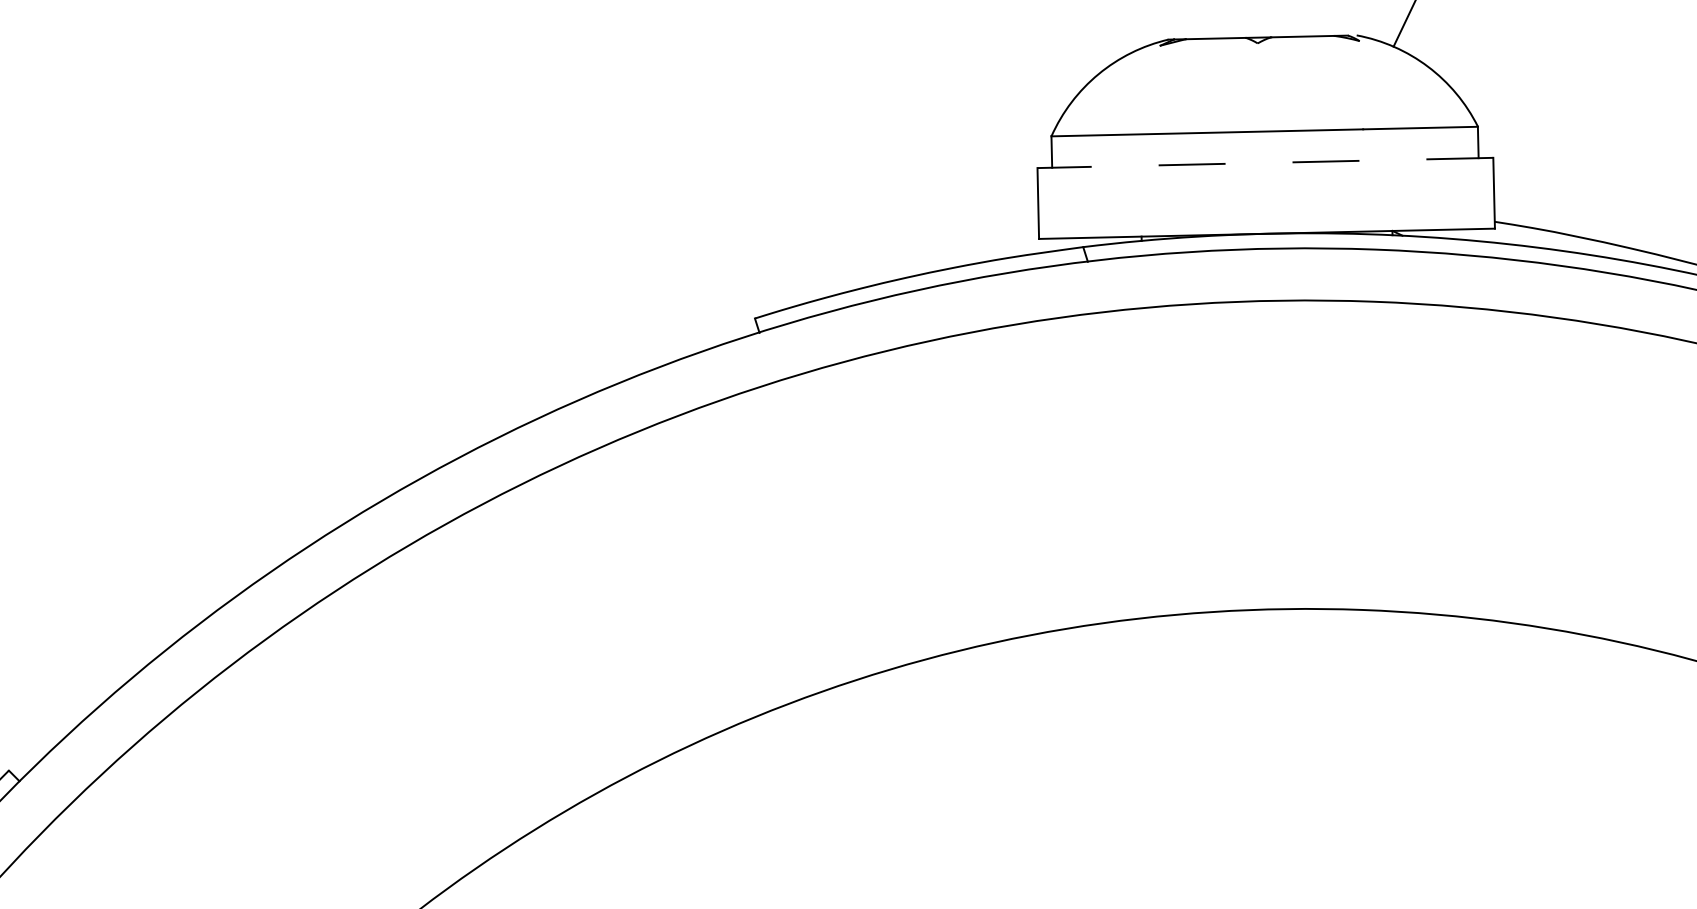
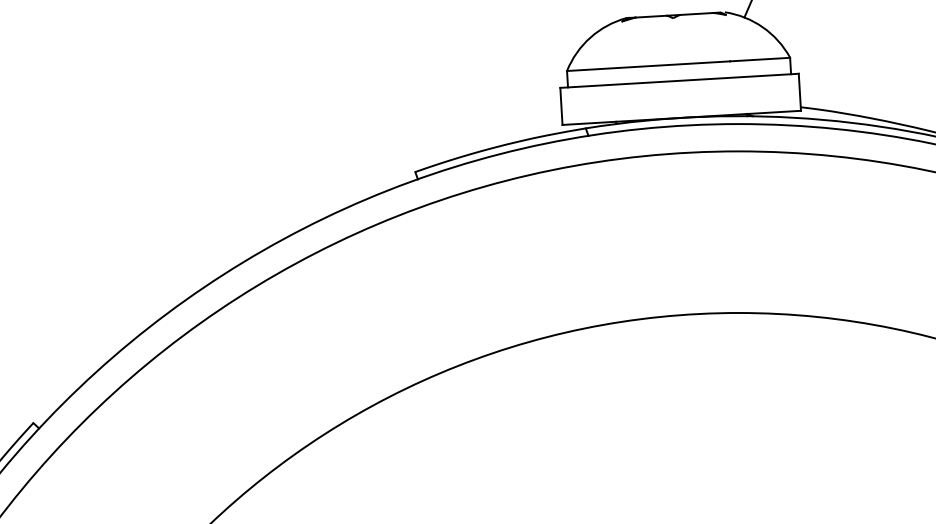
line: (1265, 162) -> (679, 80), dashed -> solid

